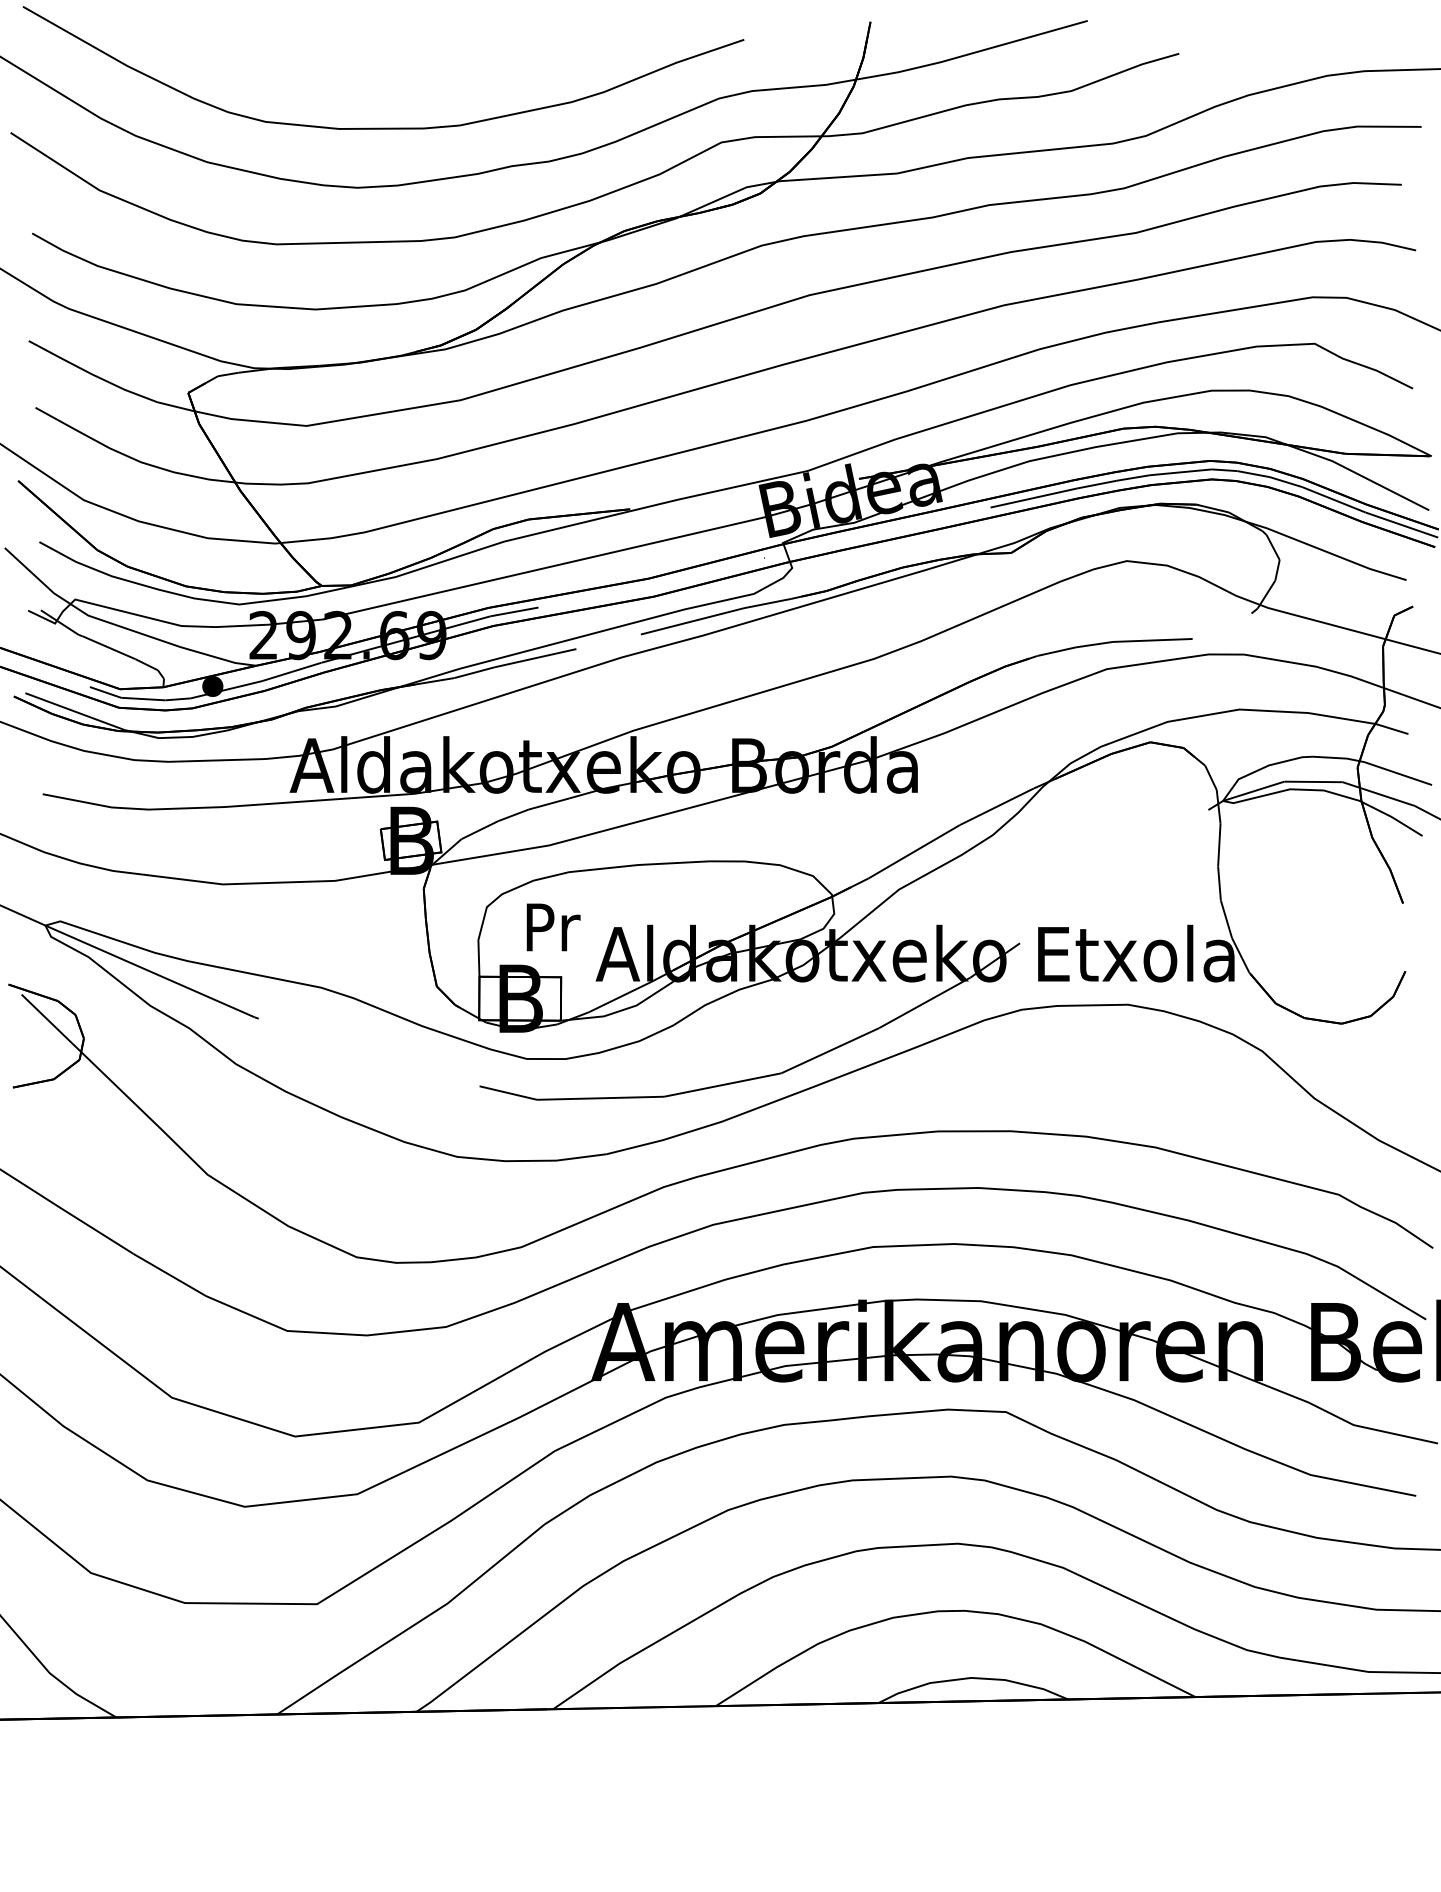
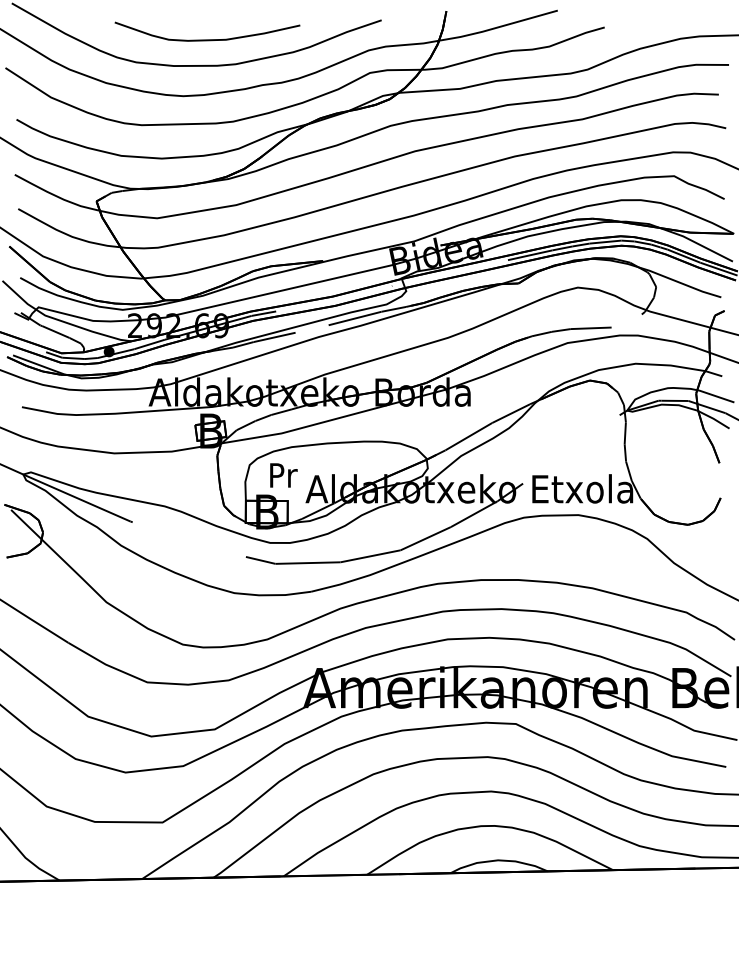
curve: (404, 77) -> (207, 39), added

